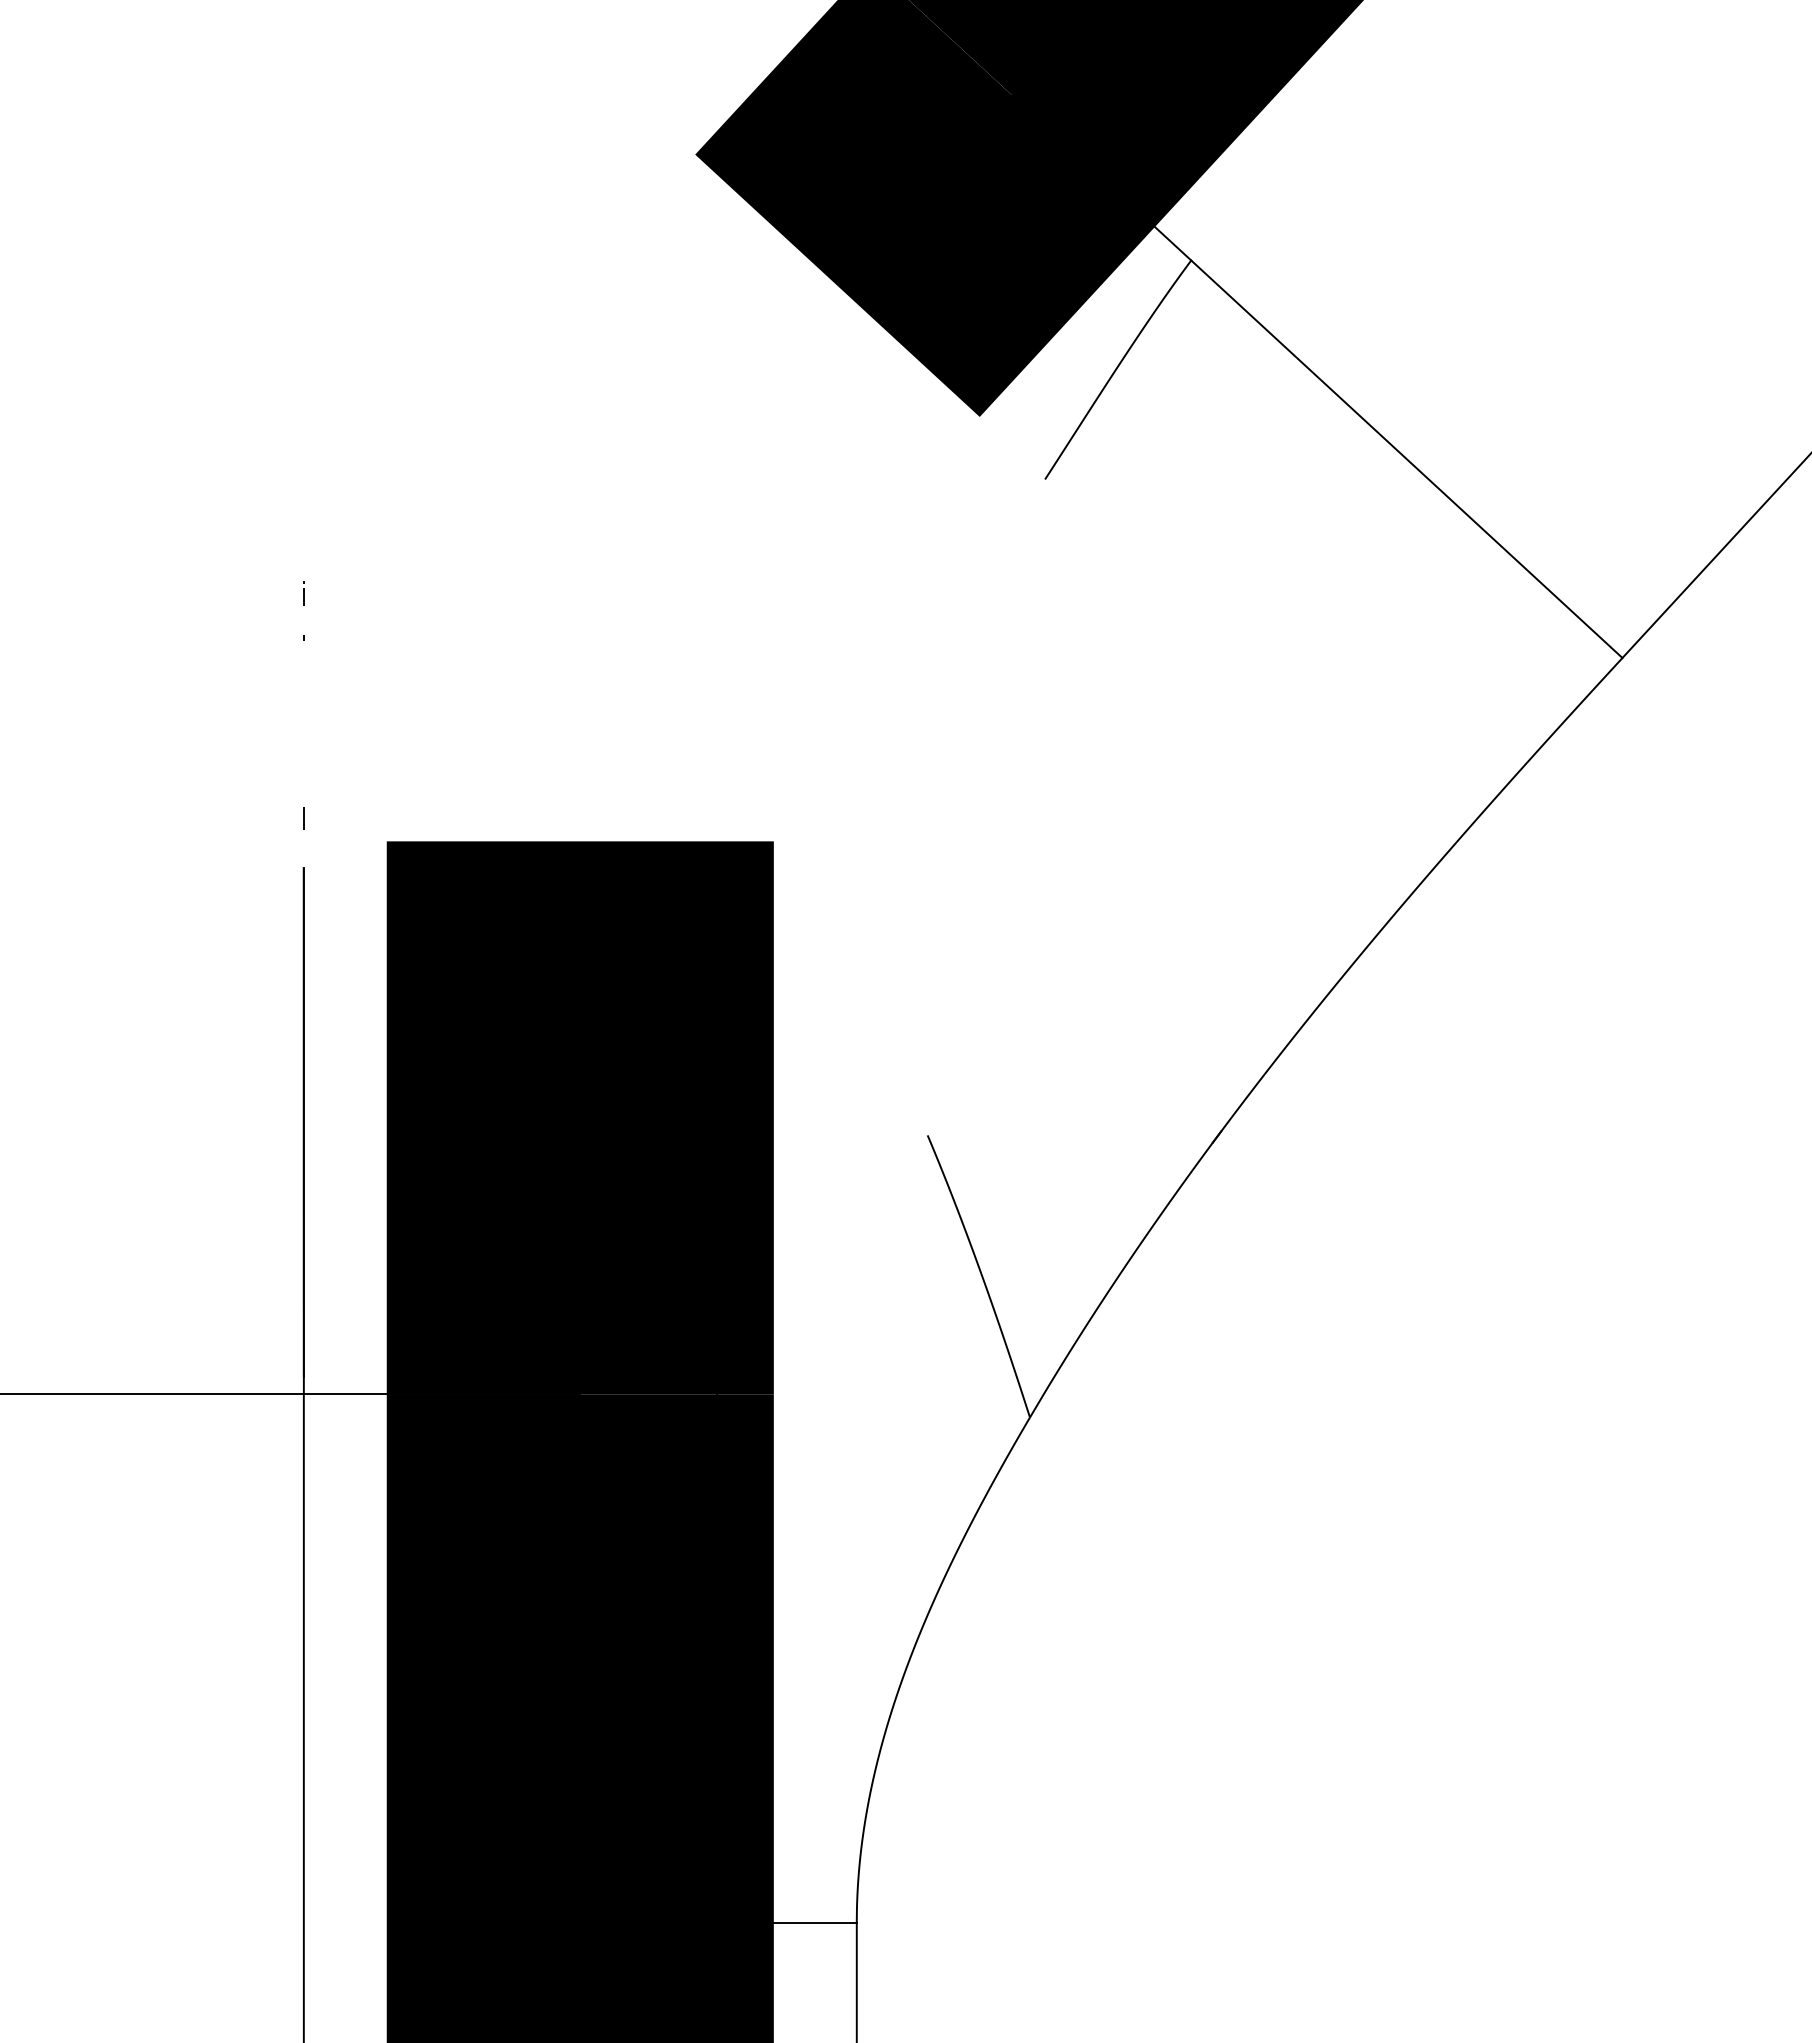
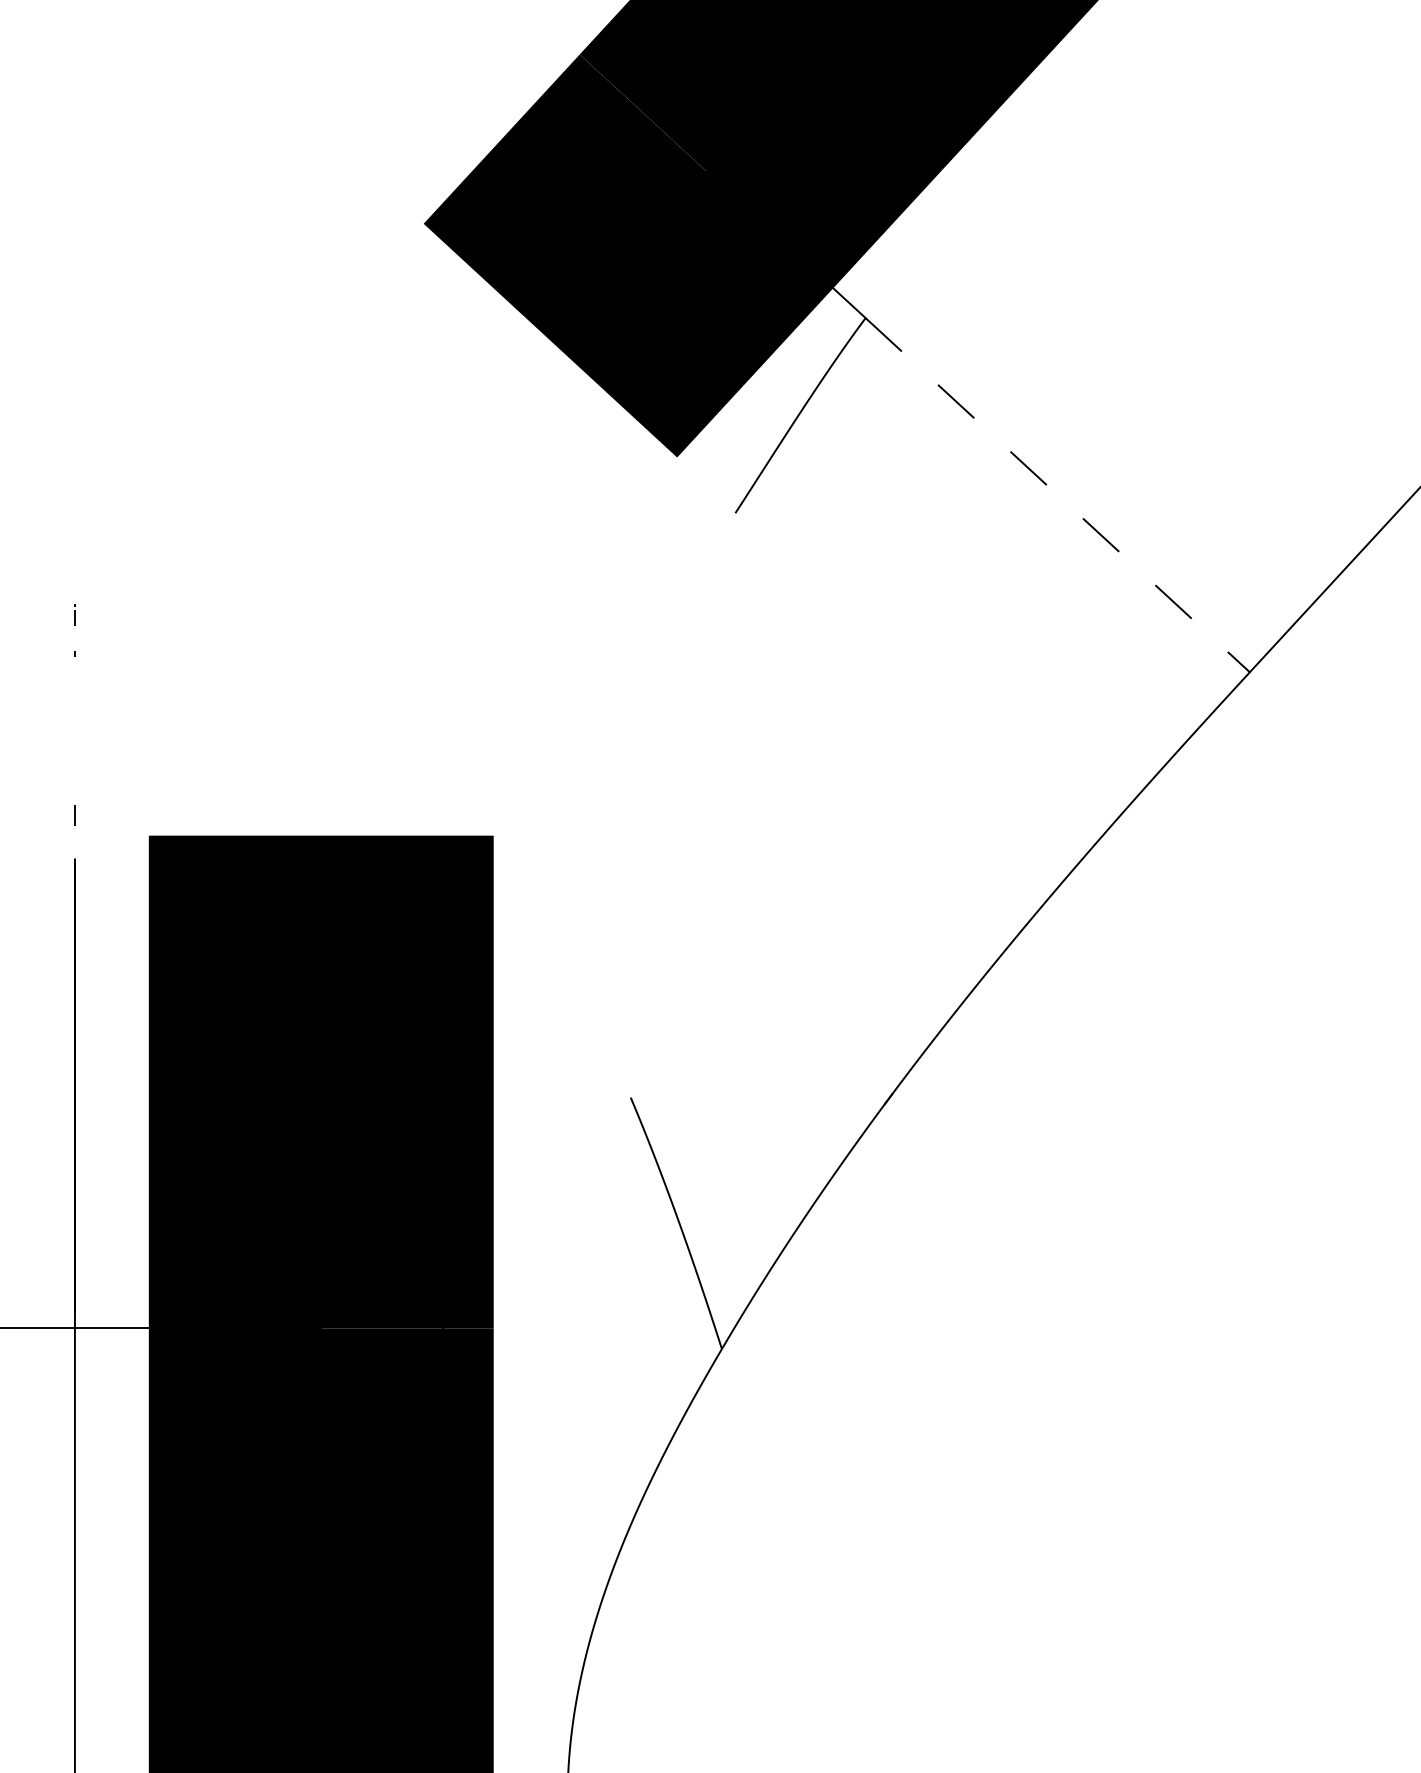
line: (1407, 459) -> (1058, 495), solid -> dashed

